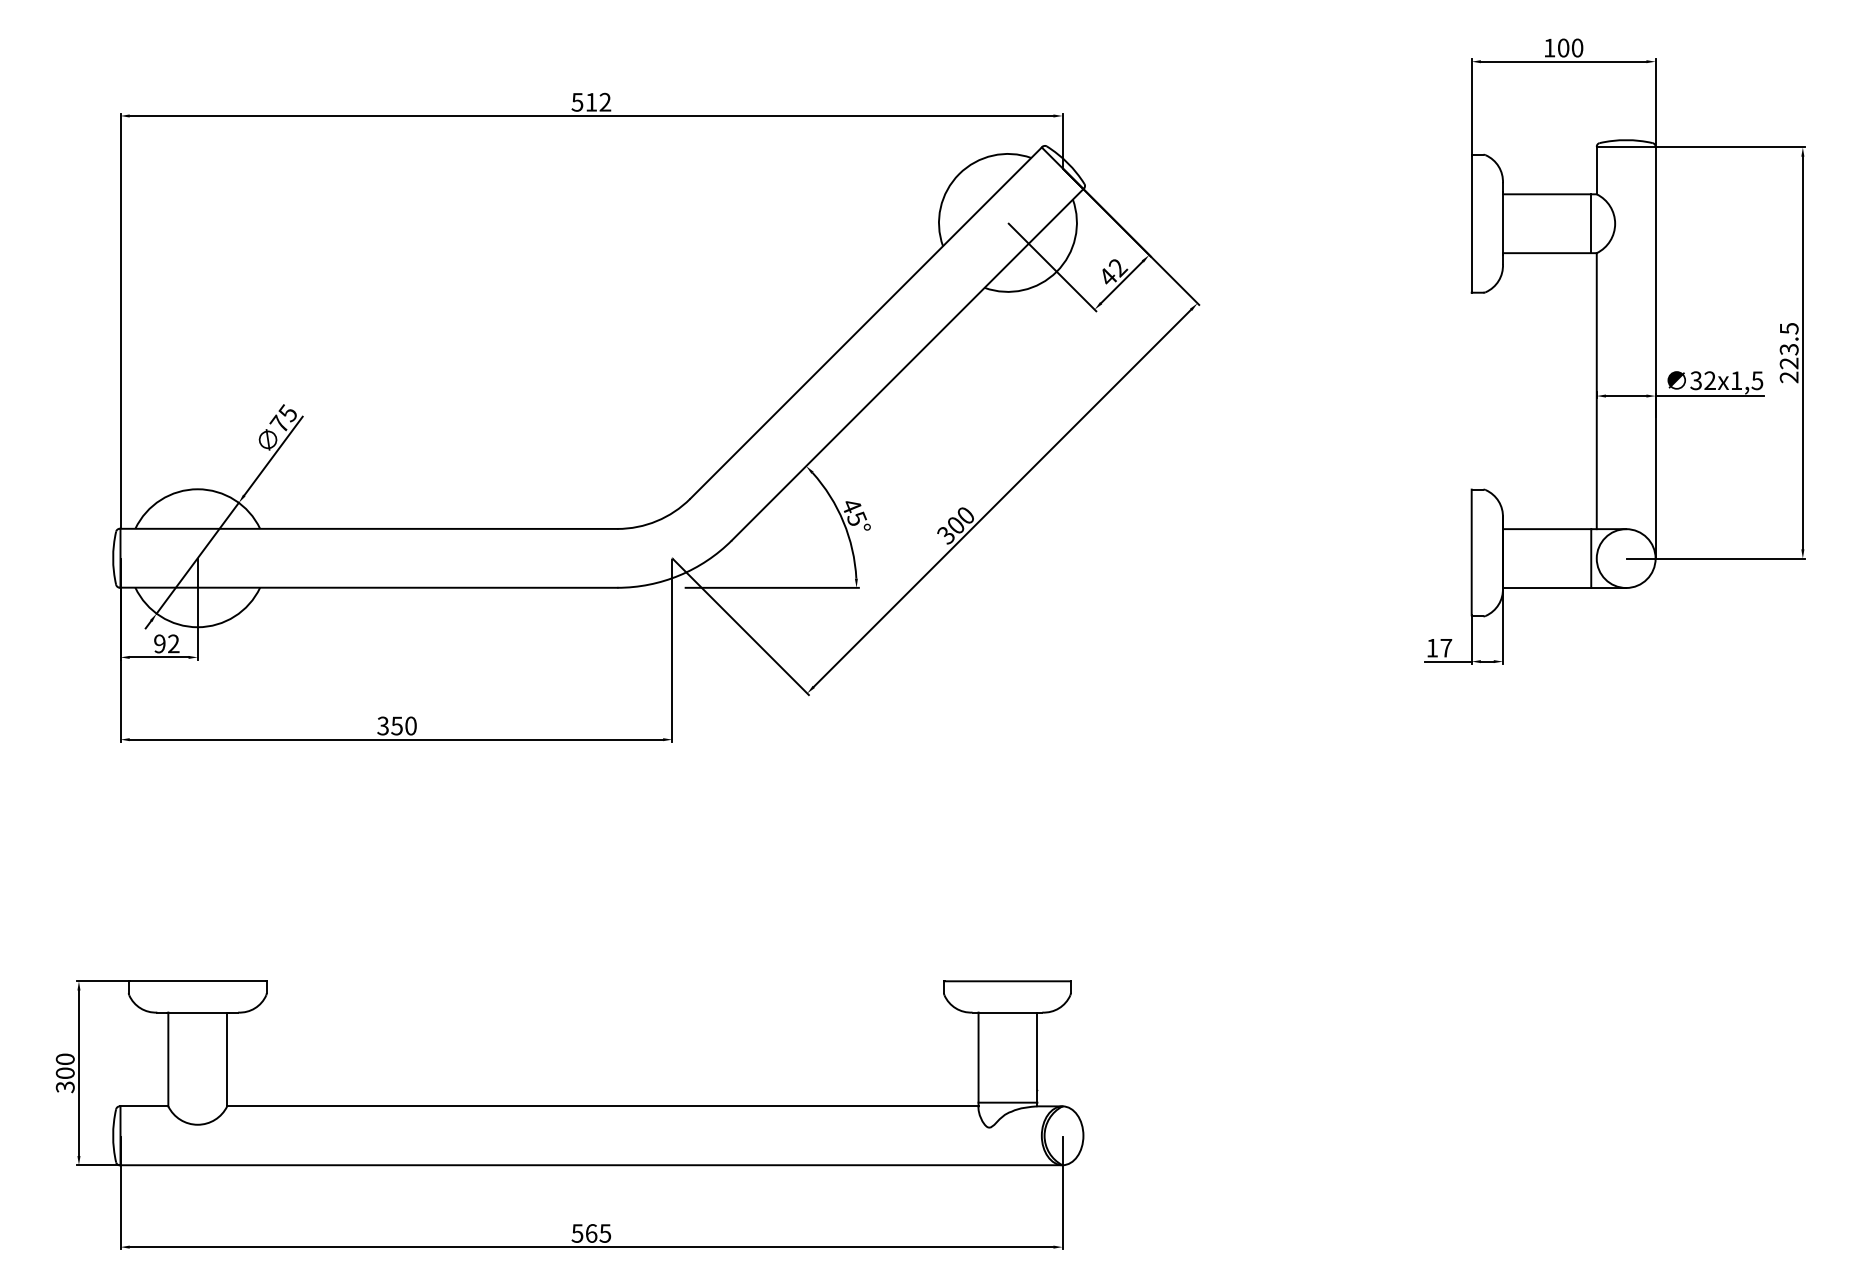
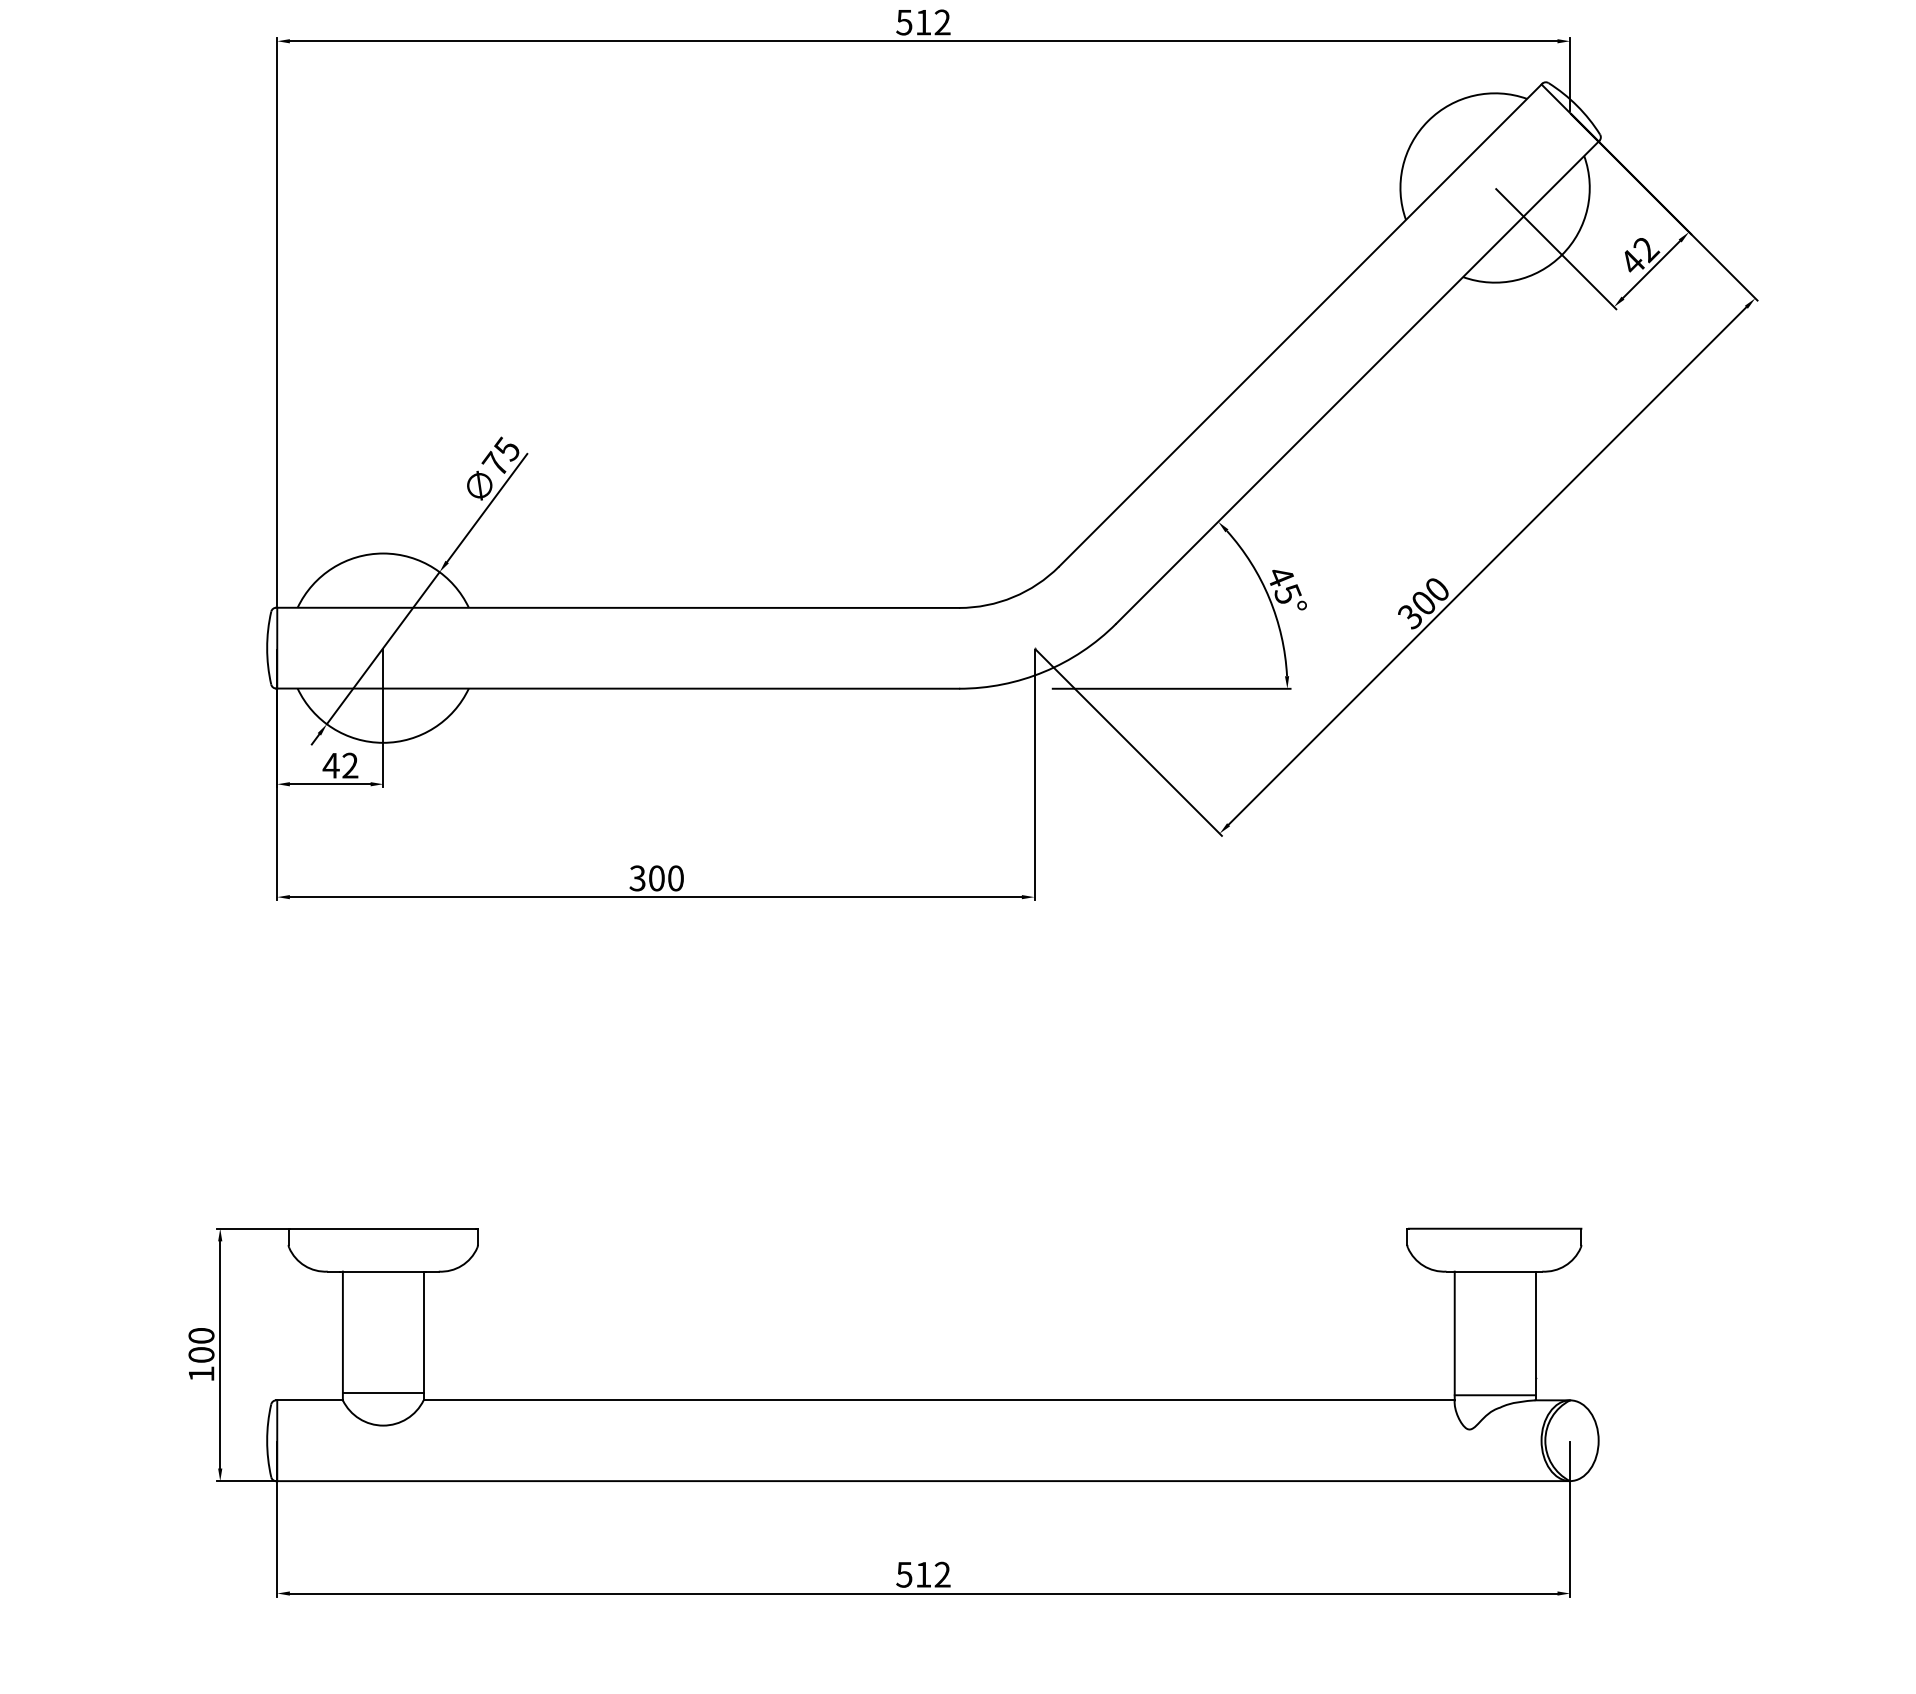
text: (159, 643) -> (330, 765), 92 -> 42
text: (396, 725) -> (655, 877), 350 -> 300
text: (64, 1087) -> (200, 1374), 300 -> 100
line: (197, 1100) -> (382, 1392), added
text: (598, 1233) -> (933, 1574), 565 -> 512

